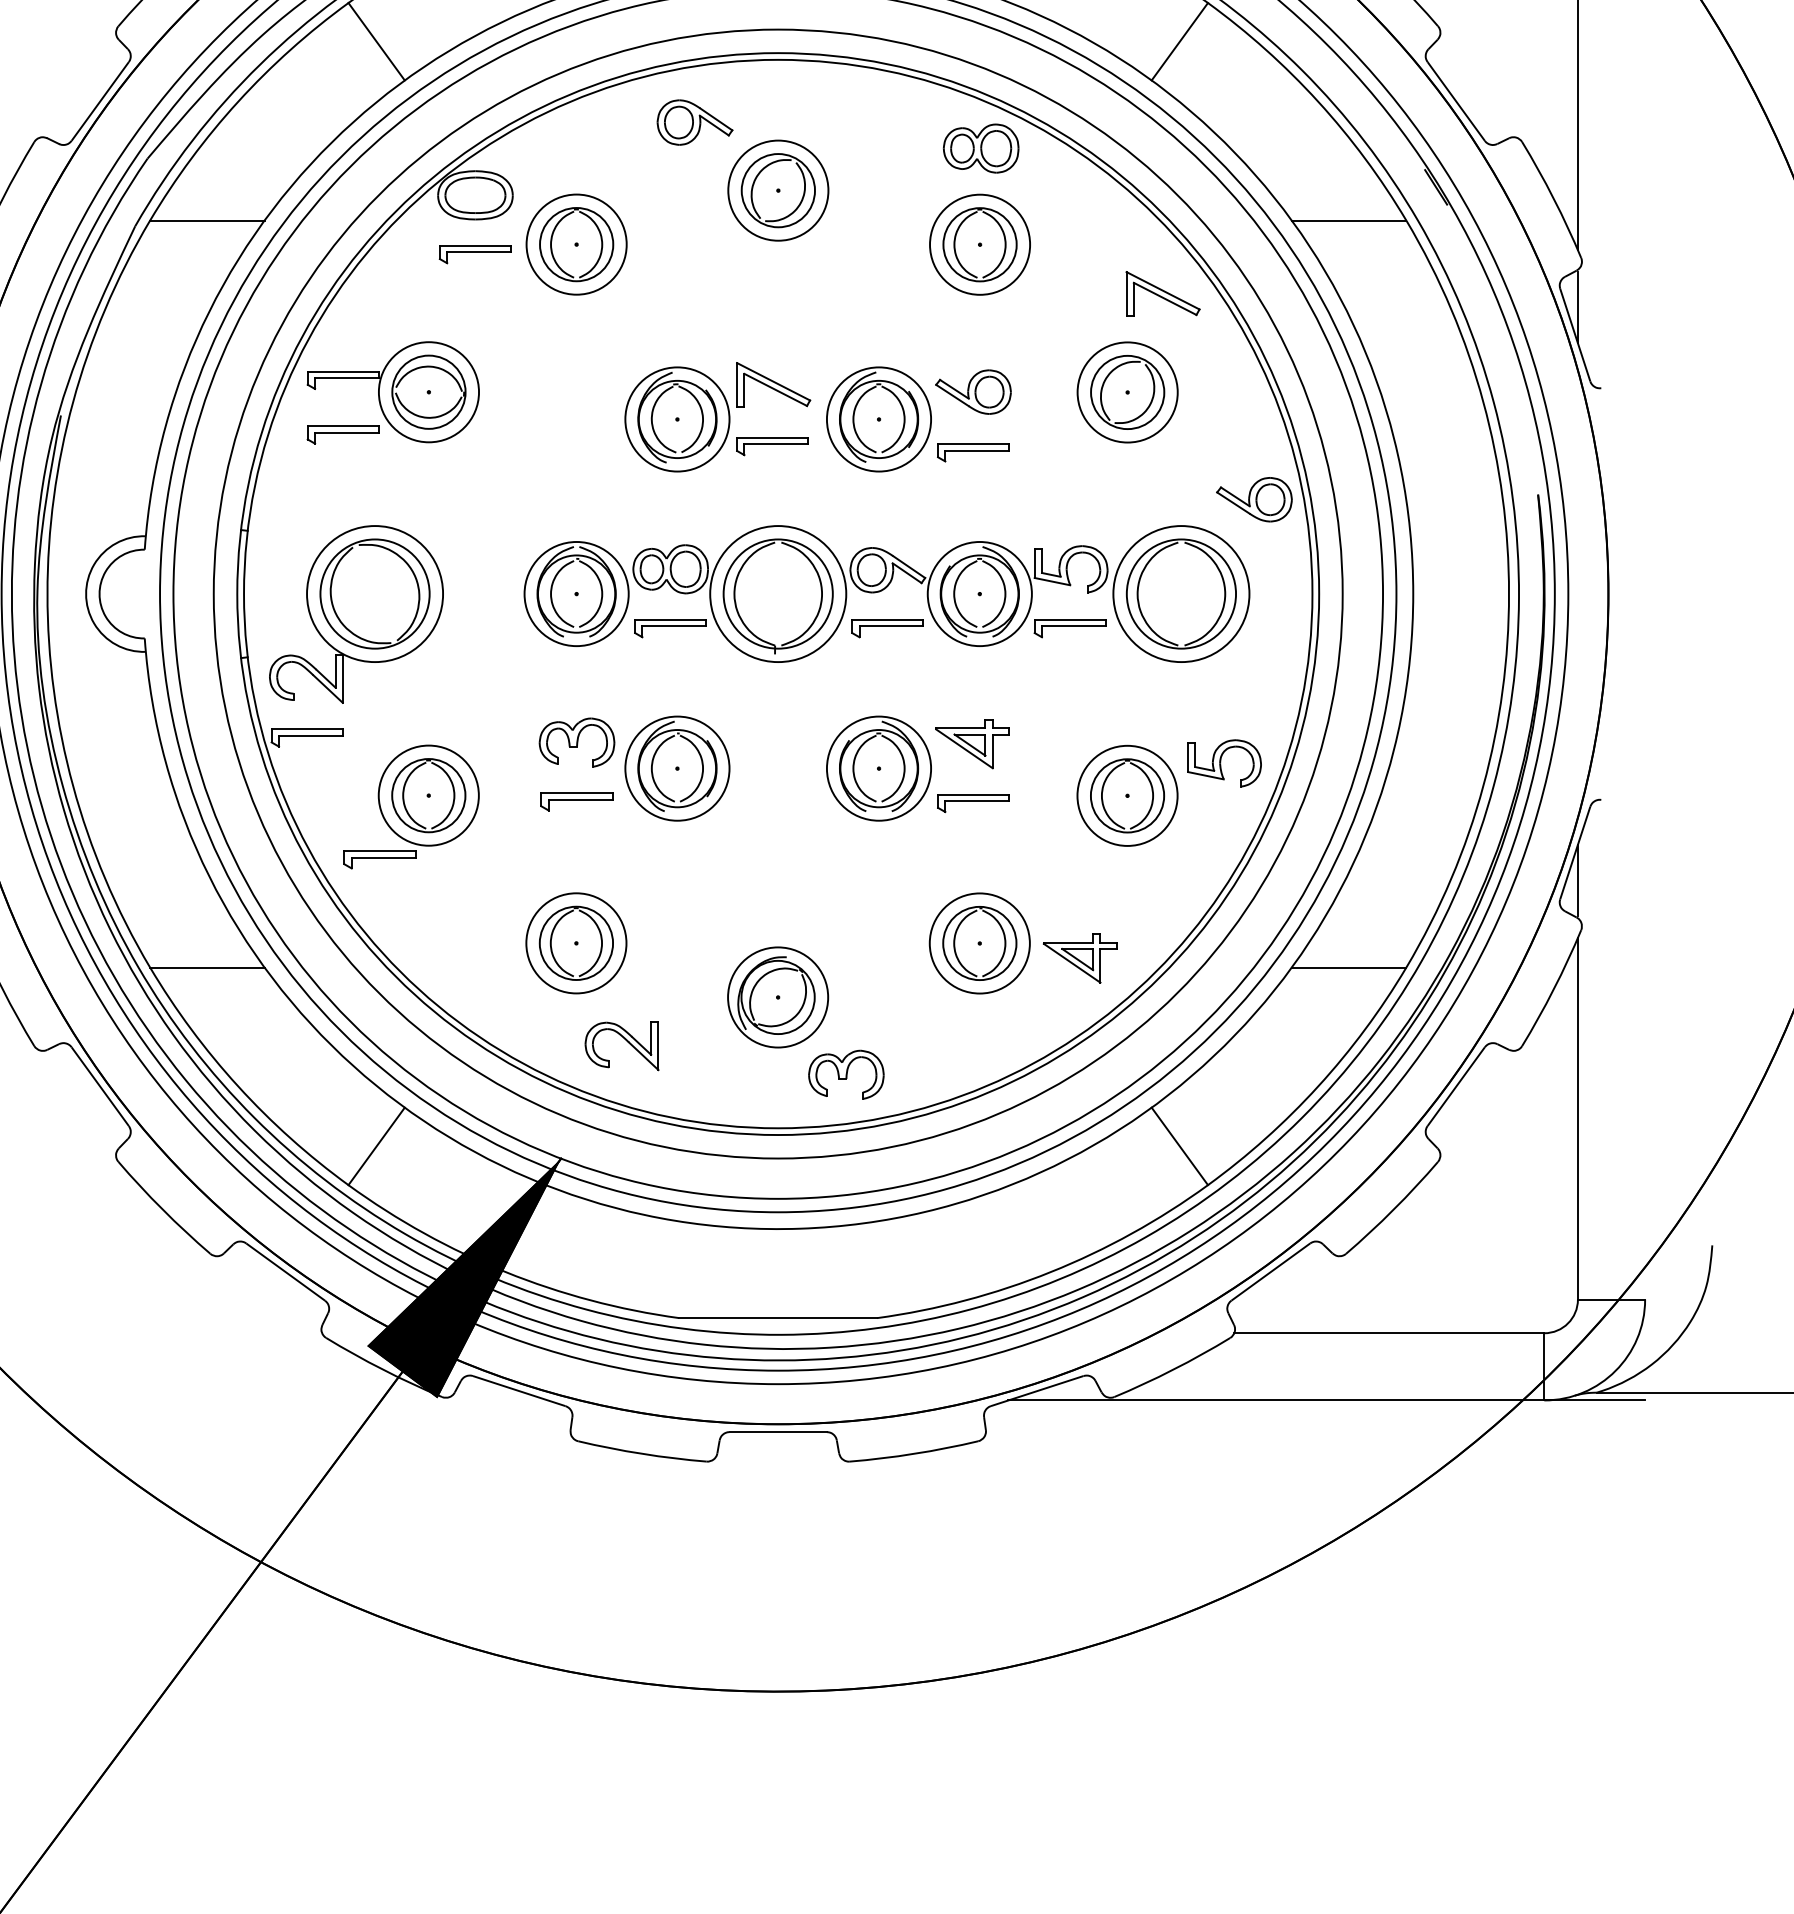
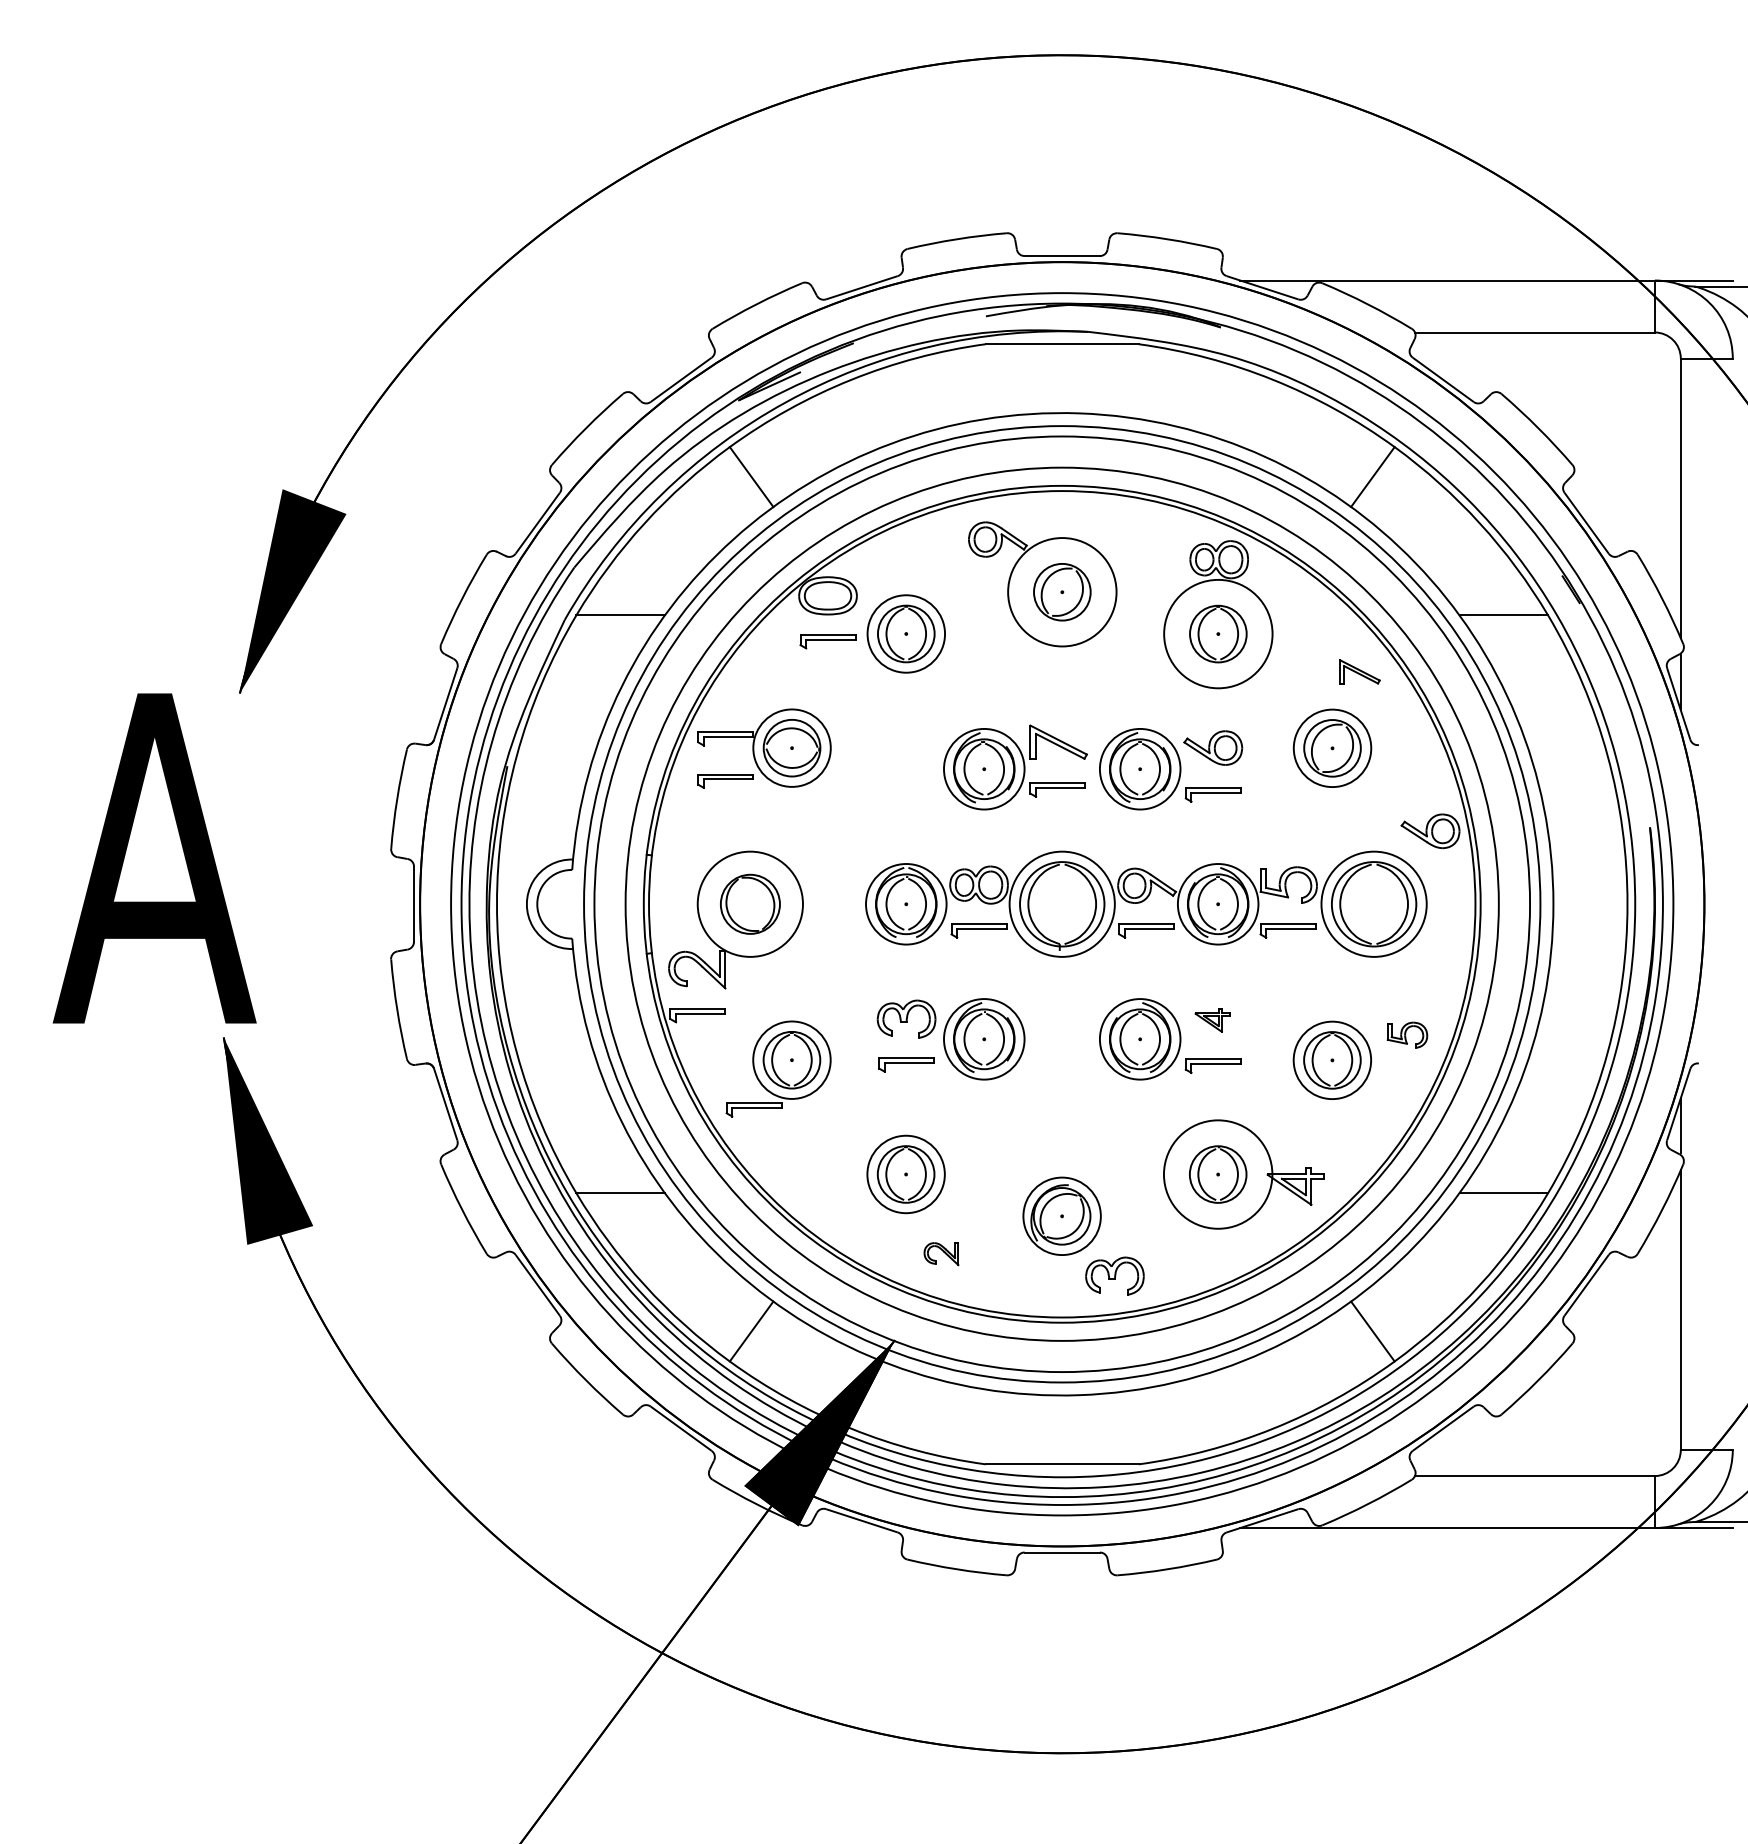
circle: (778, 189) -> (1062, 591), size x1.4
circle: (980, 243) -> (1218, 633), size x1.4
part: (1162, 293) -> (1359, 671), size x0.7
part: (375, 594) -> (750, 904), size x0.7
part: (972, 744) -> (1212, 1020), size x0.6
part: (1224, 762) -> (1407, 1034), size x0.7
circle: (978, 943) -> (1217, 1174), size x1.4
part: (622, 1045) -> (941, 1253), size x0.6

